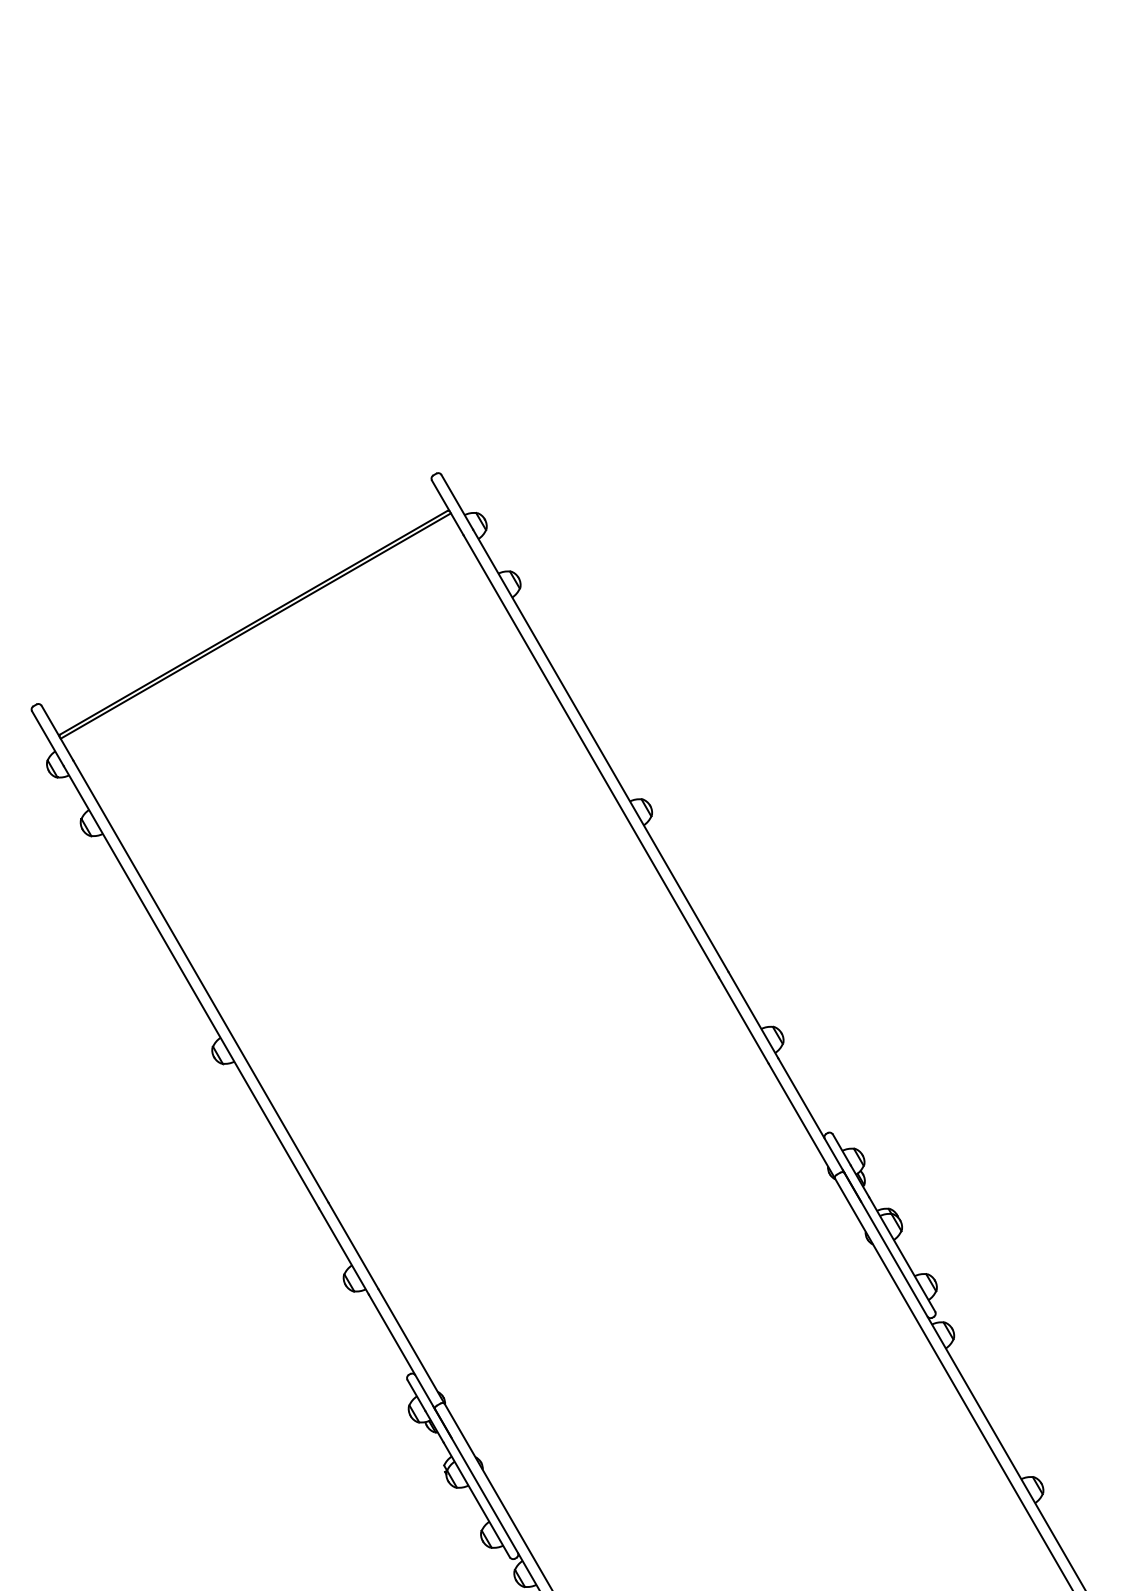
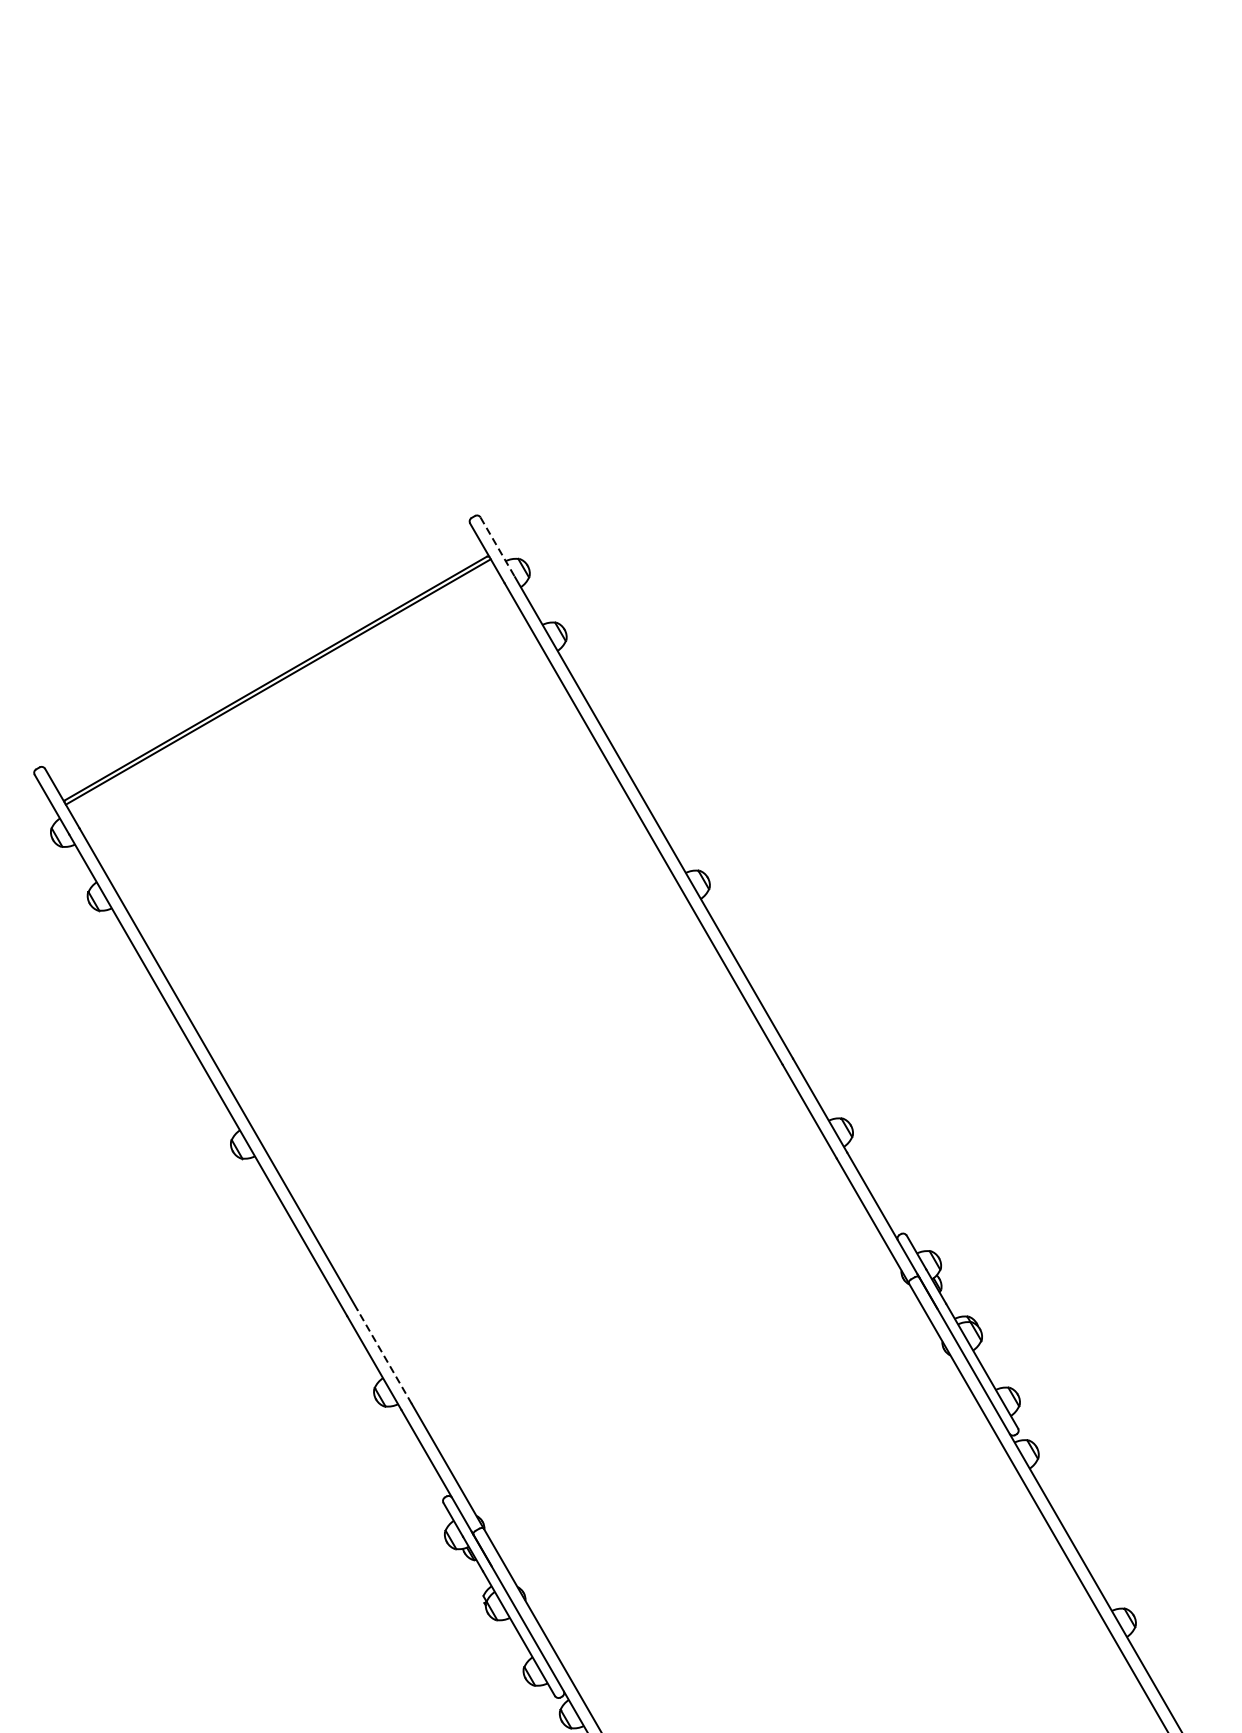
line: (457, 502) -> (497, 547), solid -> dashed
line: (353, 1245) -> (384, 1356), solid -> dashed

